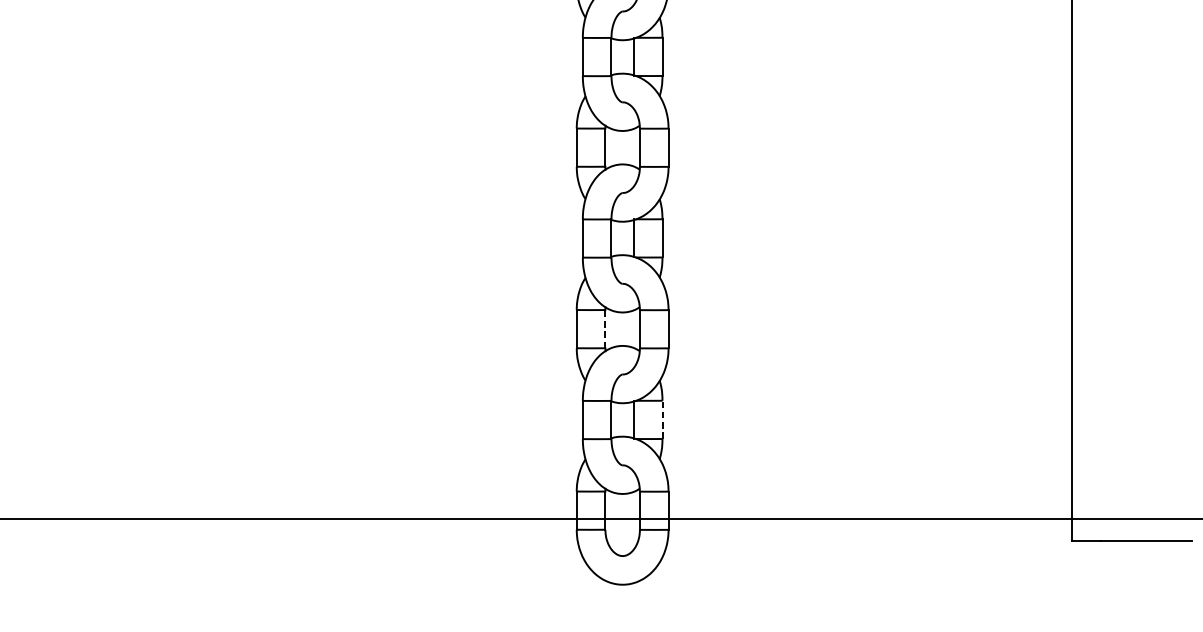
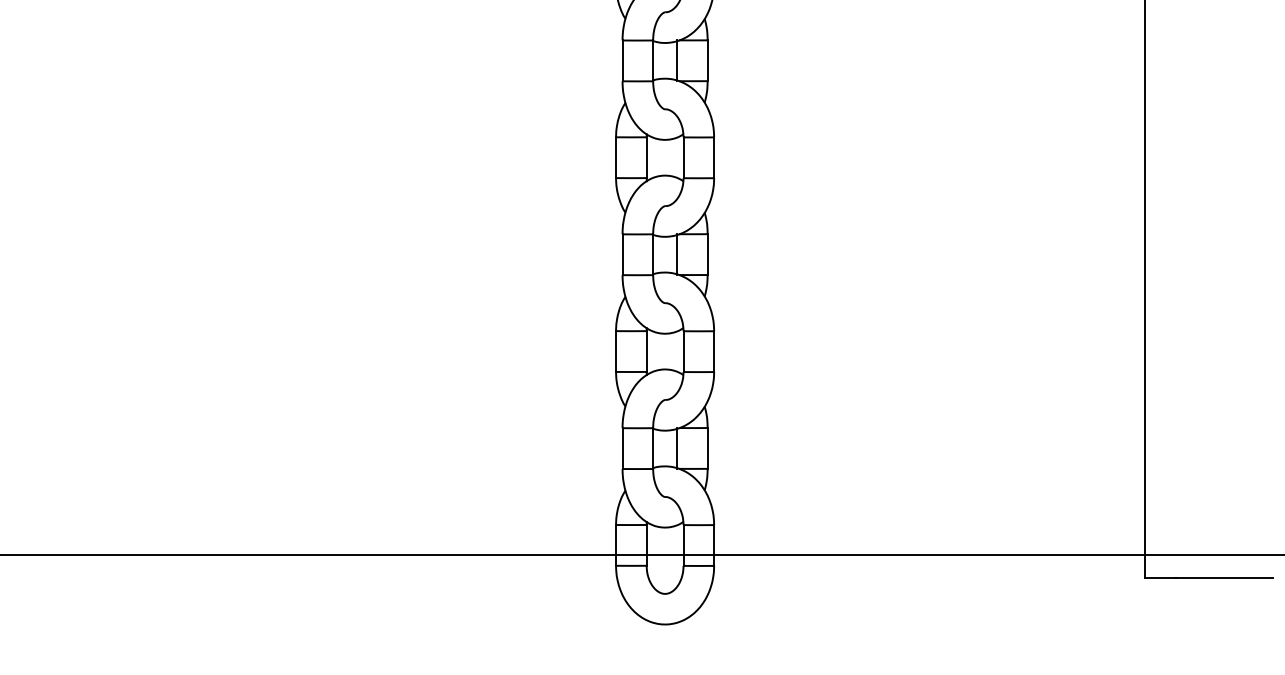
line: (605, 329) -> (646, 351), dashed -> solid
line: (662, 418) -> (707, 447), dashed -> solid

